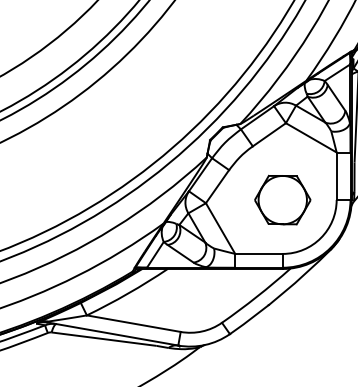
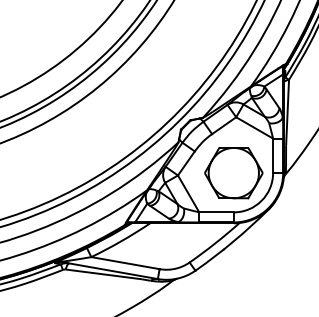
part: (282, 200) -> (233, 173), size x1.43

